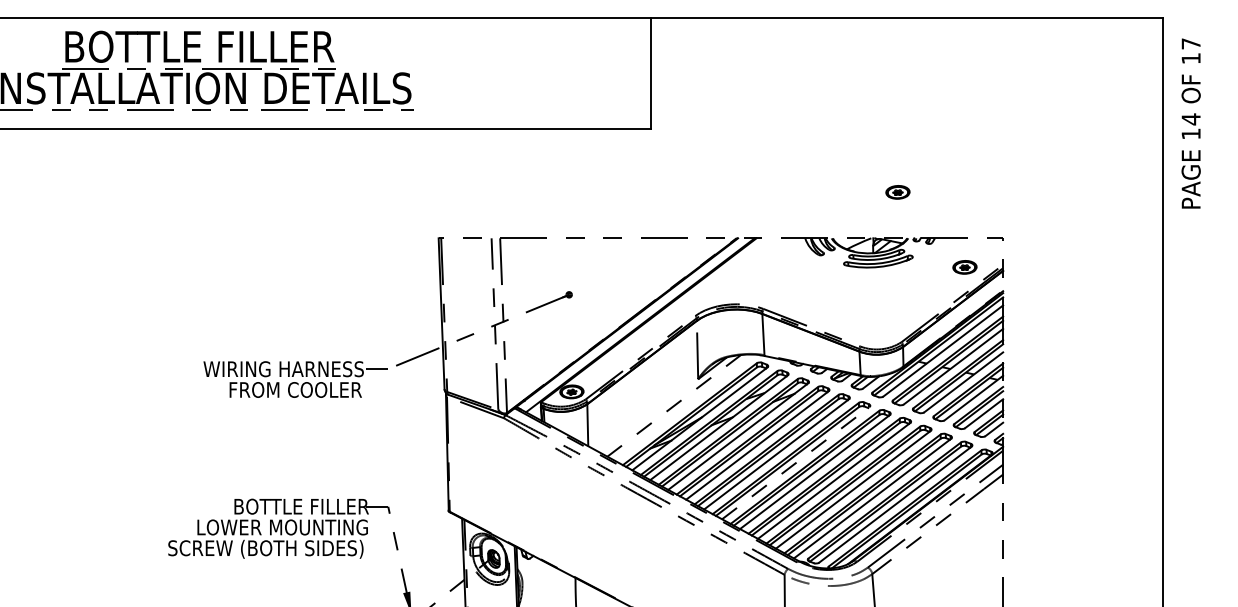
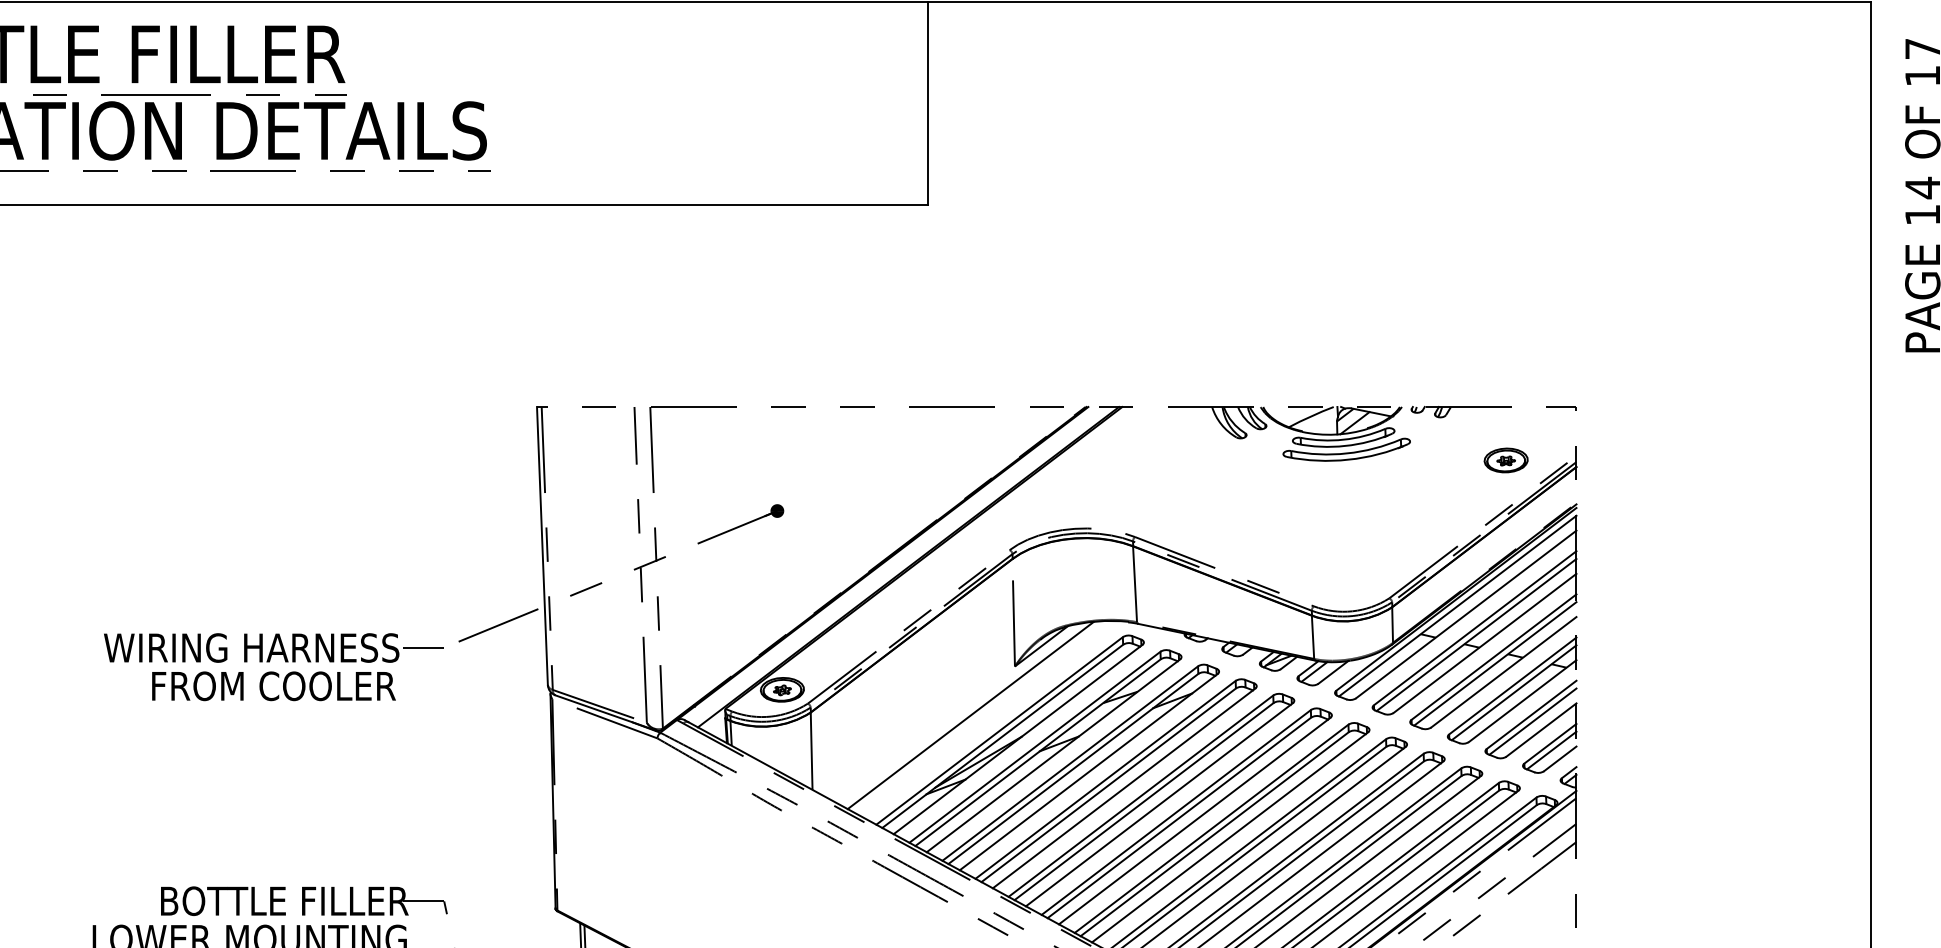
part: (897, 192) -> (1381, 322), removed
line: (674, 405) -> (971, 714), dashed -> solid
line: (795, 463) -> (1194, 821), dashed -> solid

